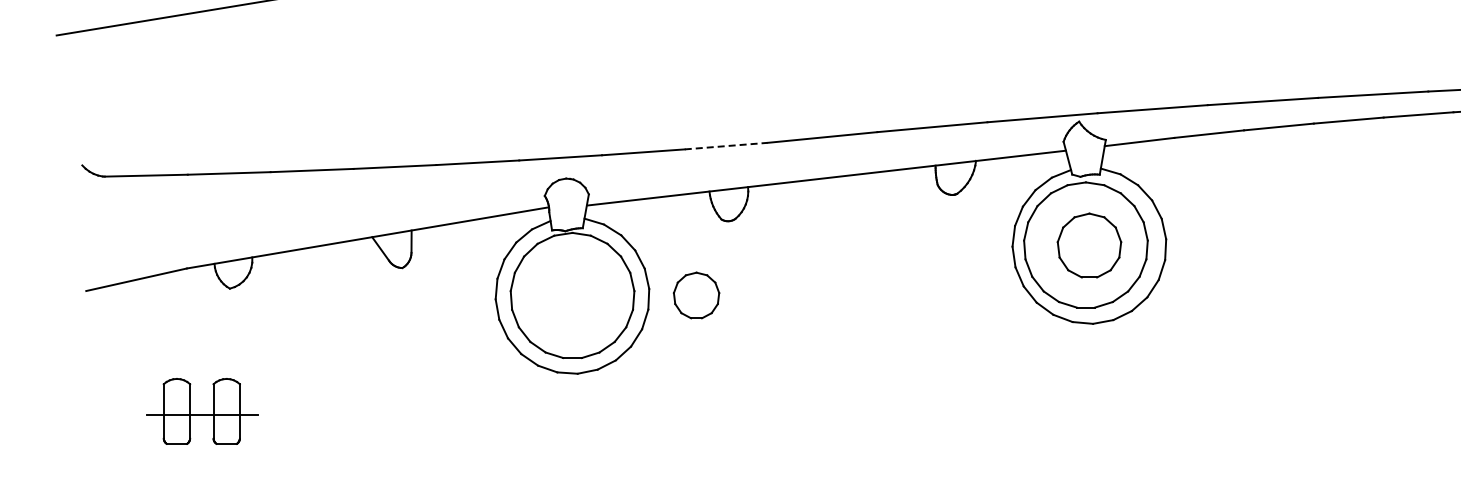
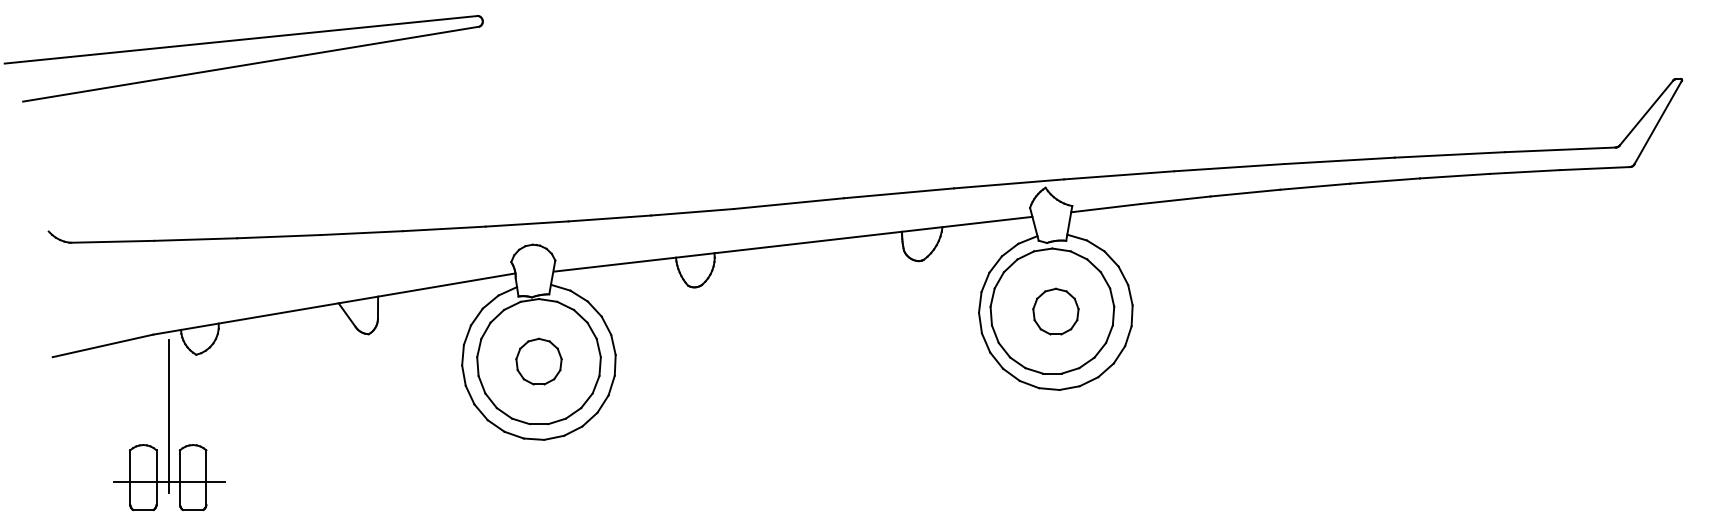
line: (727, 146) -> (693, 212), dashed -> solid
part: (1089, 245) -> (1055, 311), size x0.71
part: (696, 295) -> (538, 361), moved
line: (203, 350) -> (169, 416), added

